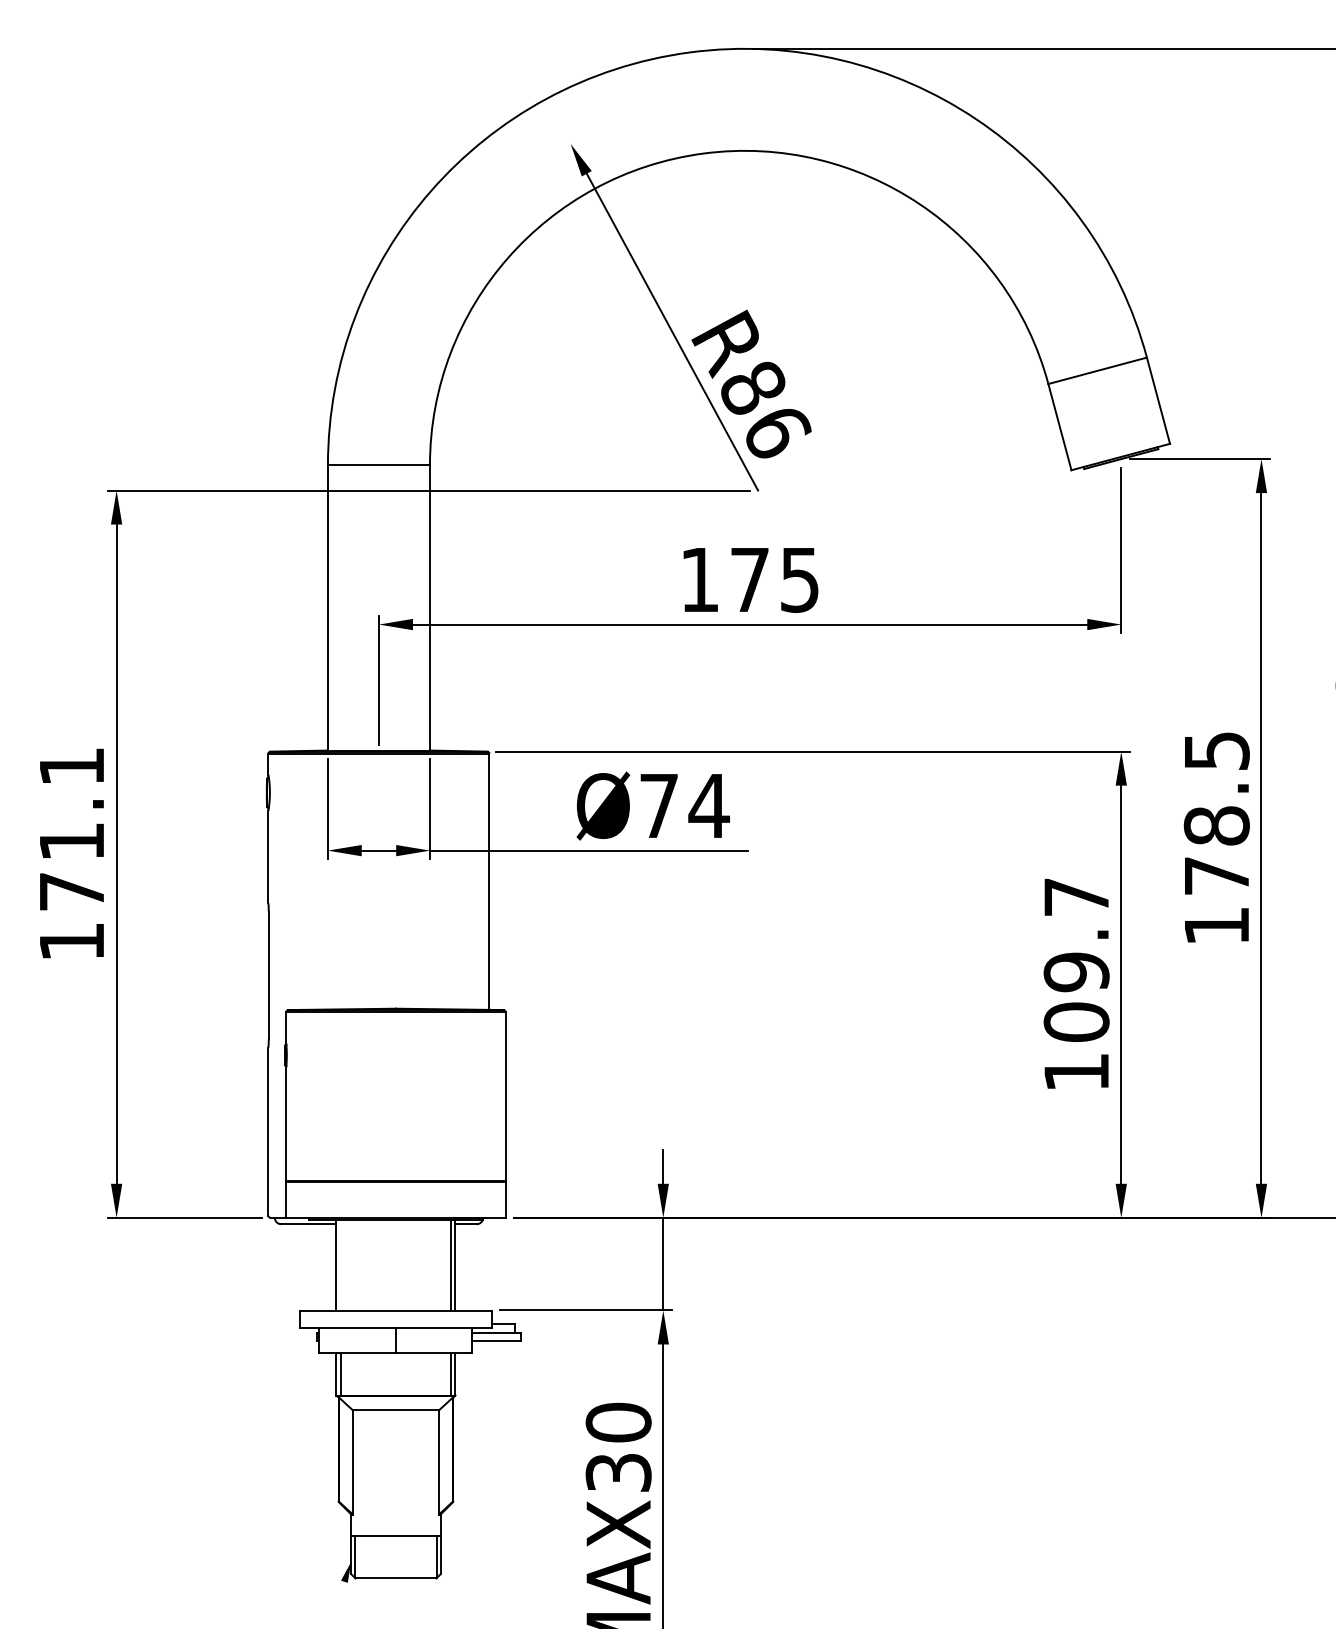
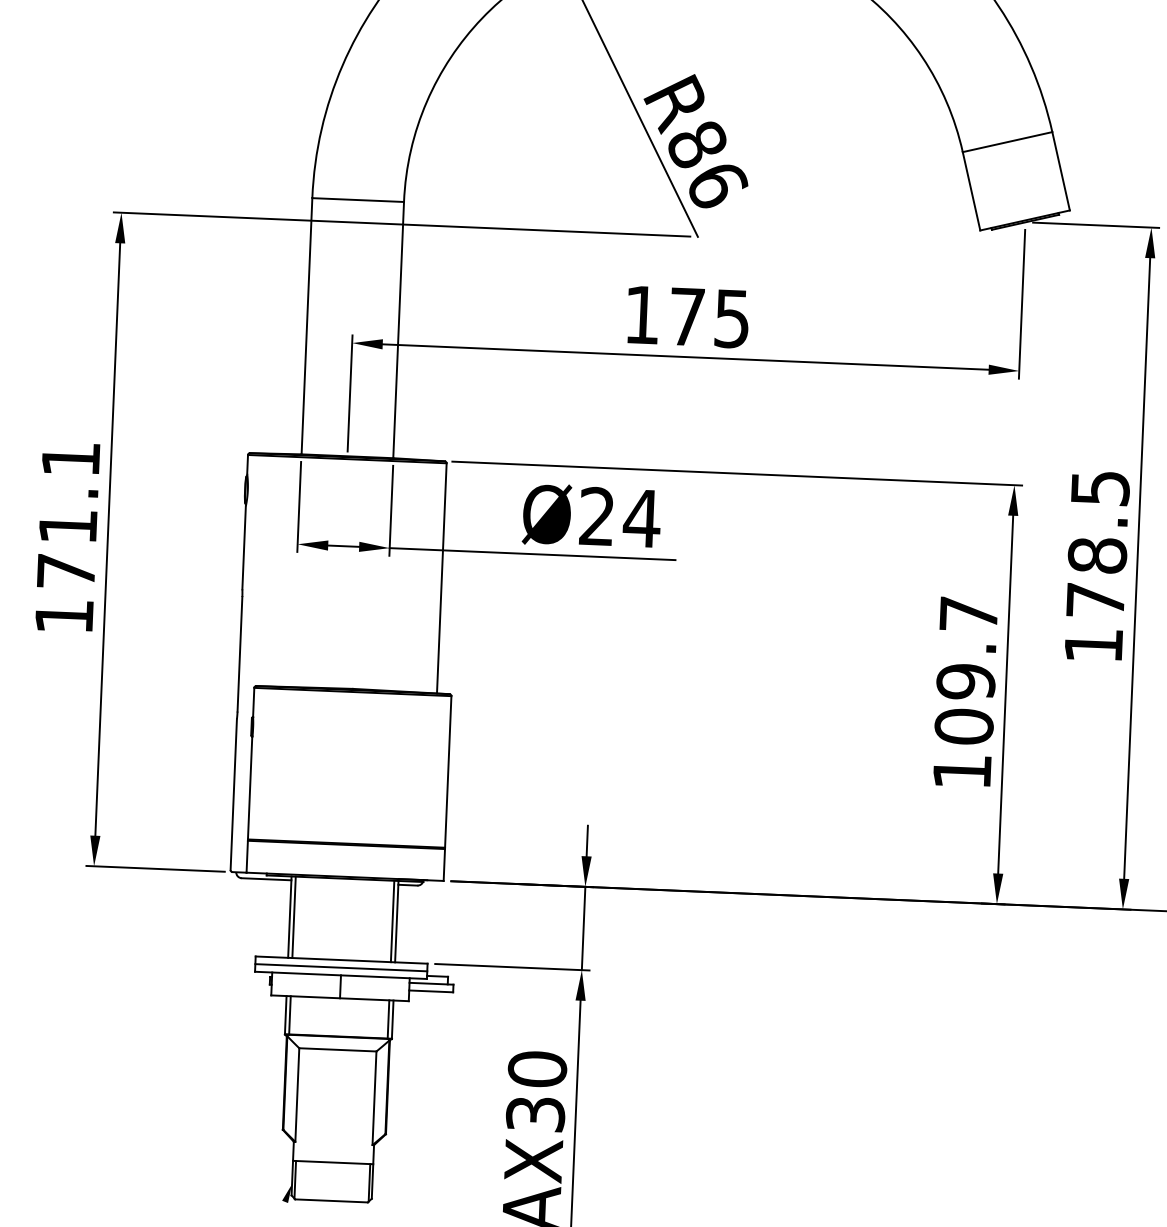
text: (658, 805) -> (596, 516), Ø74 -> Ø24
line: (341, 1264) -> (294, 916), added
line: (395, 1319) -> (340, 968), added

